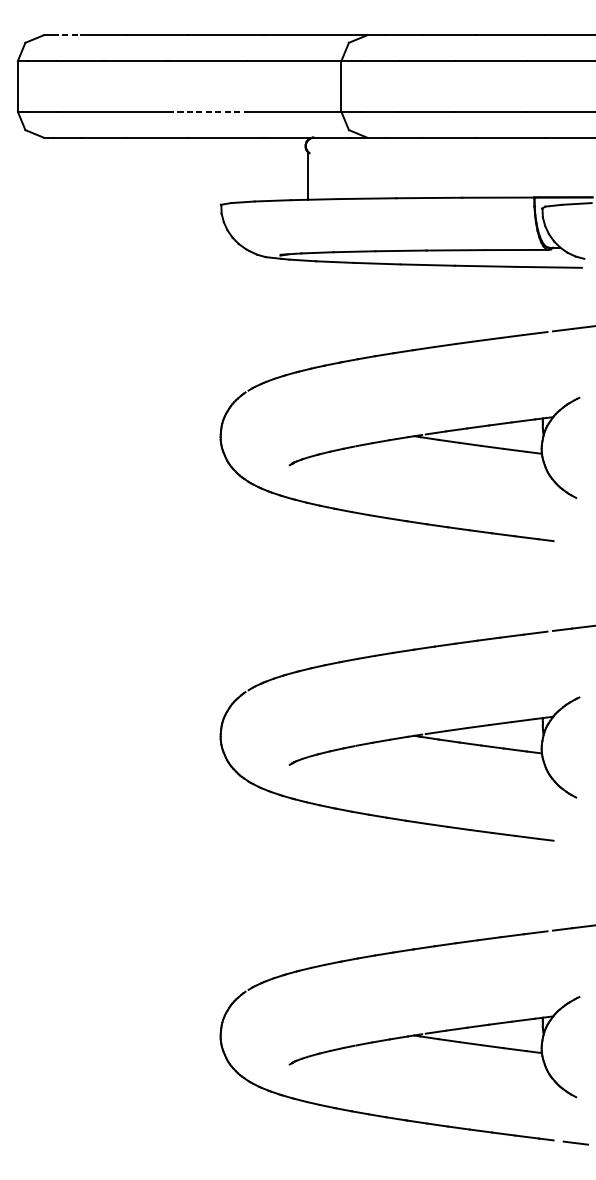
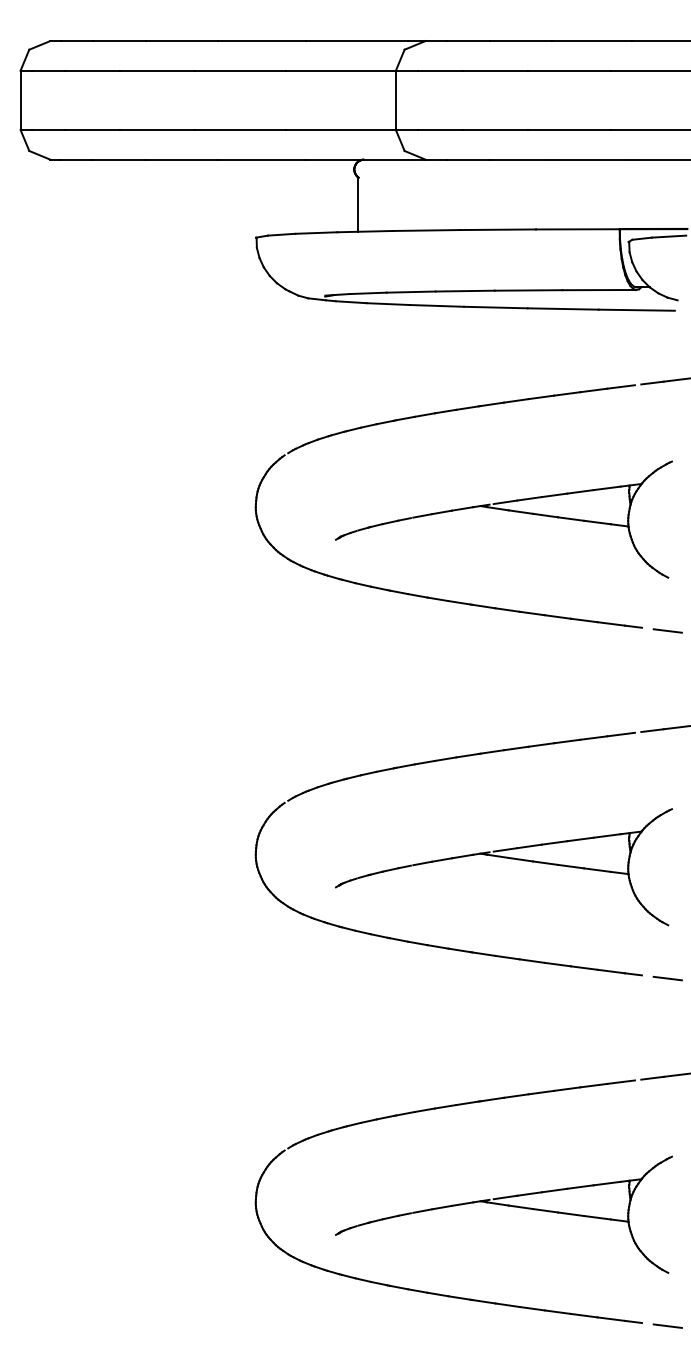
line: (66, 35) -> (77, 41), dashed -> solid
line: (207, 112) -> (240, 130), dashed -> solid
line: (575, 543) -> (667, 630), added
line: (575, 843) -> (667, 978), added

